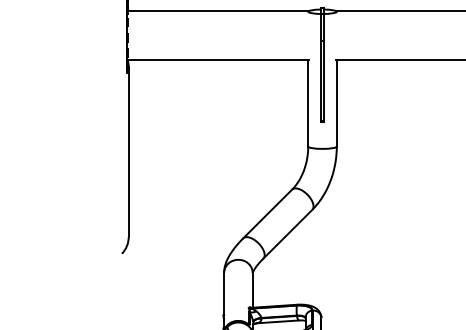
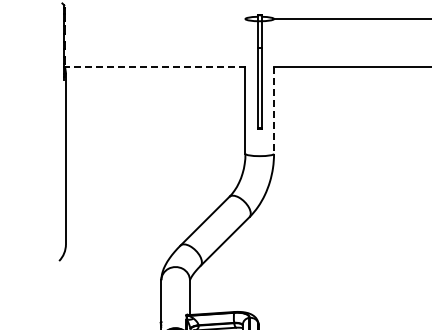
line: (217, 11) -> (154, 18), removed
line: (217, 59) -> (154, 66), solid -> dashed
line: (336, 103) -> (273, 110), solid -> dashed

